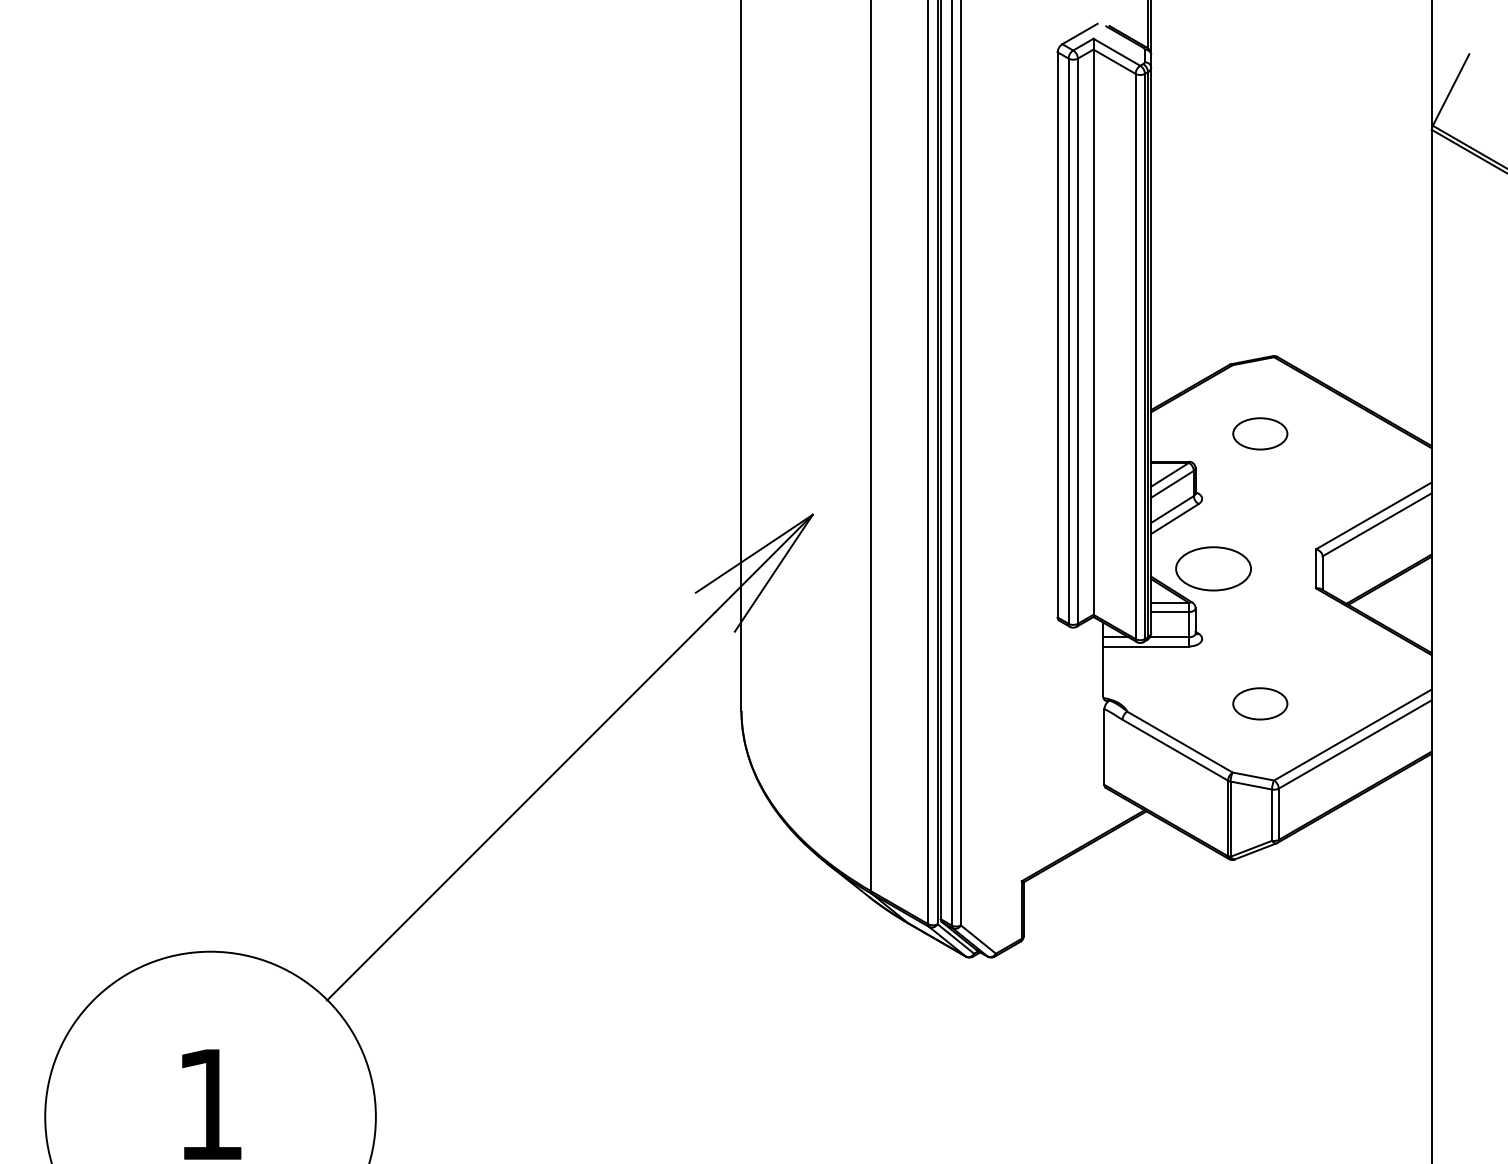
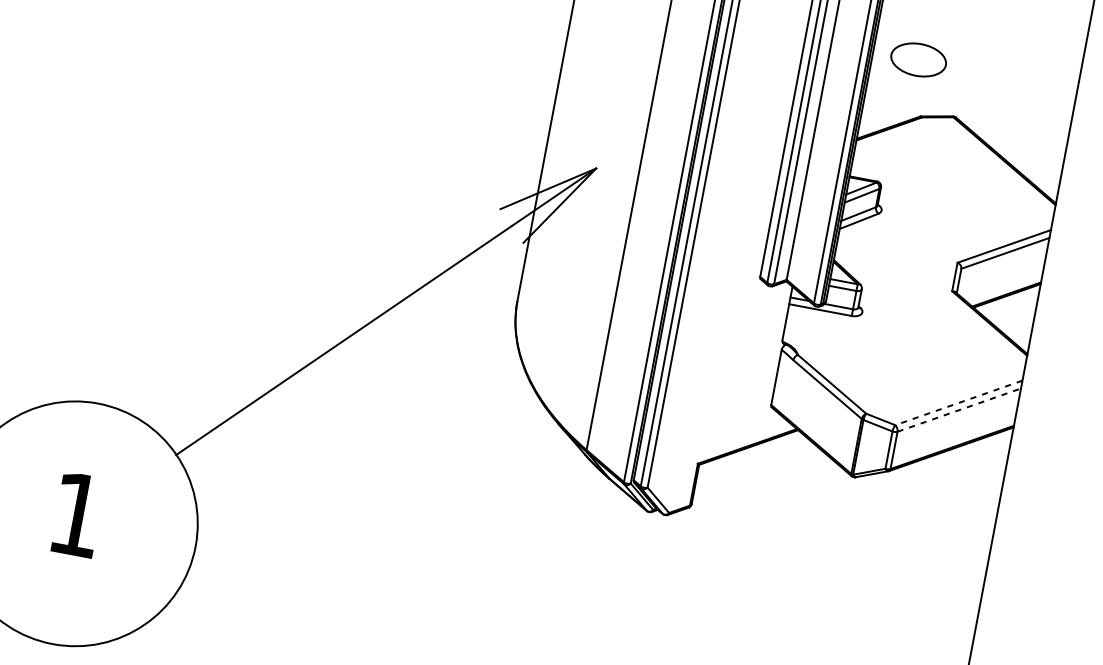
part: (1260, 433) -> (933, 170), removed
part: (1213, 568) -> (918, 59), moved
part: (1260, 703) -> (895, 367), removed
line: (1352, 735) -> (958, 403), solid -> dashed
line: (1355, 744) -> (959, 410), solid -> dashed

